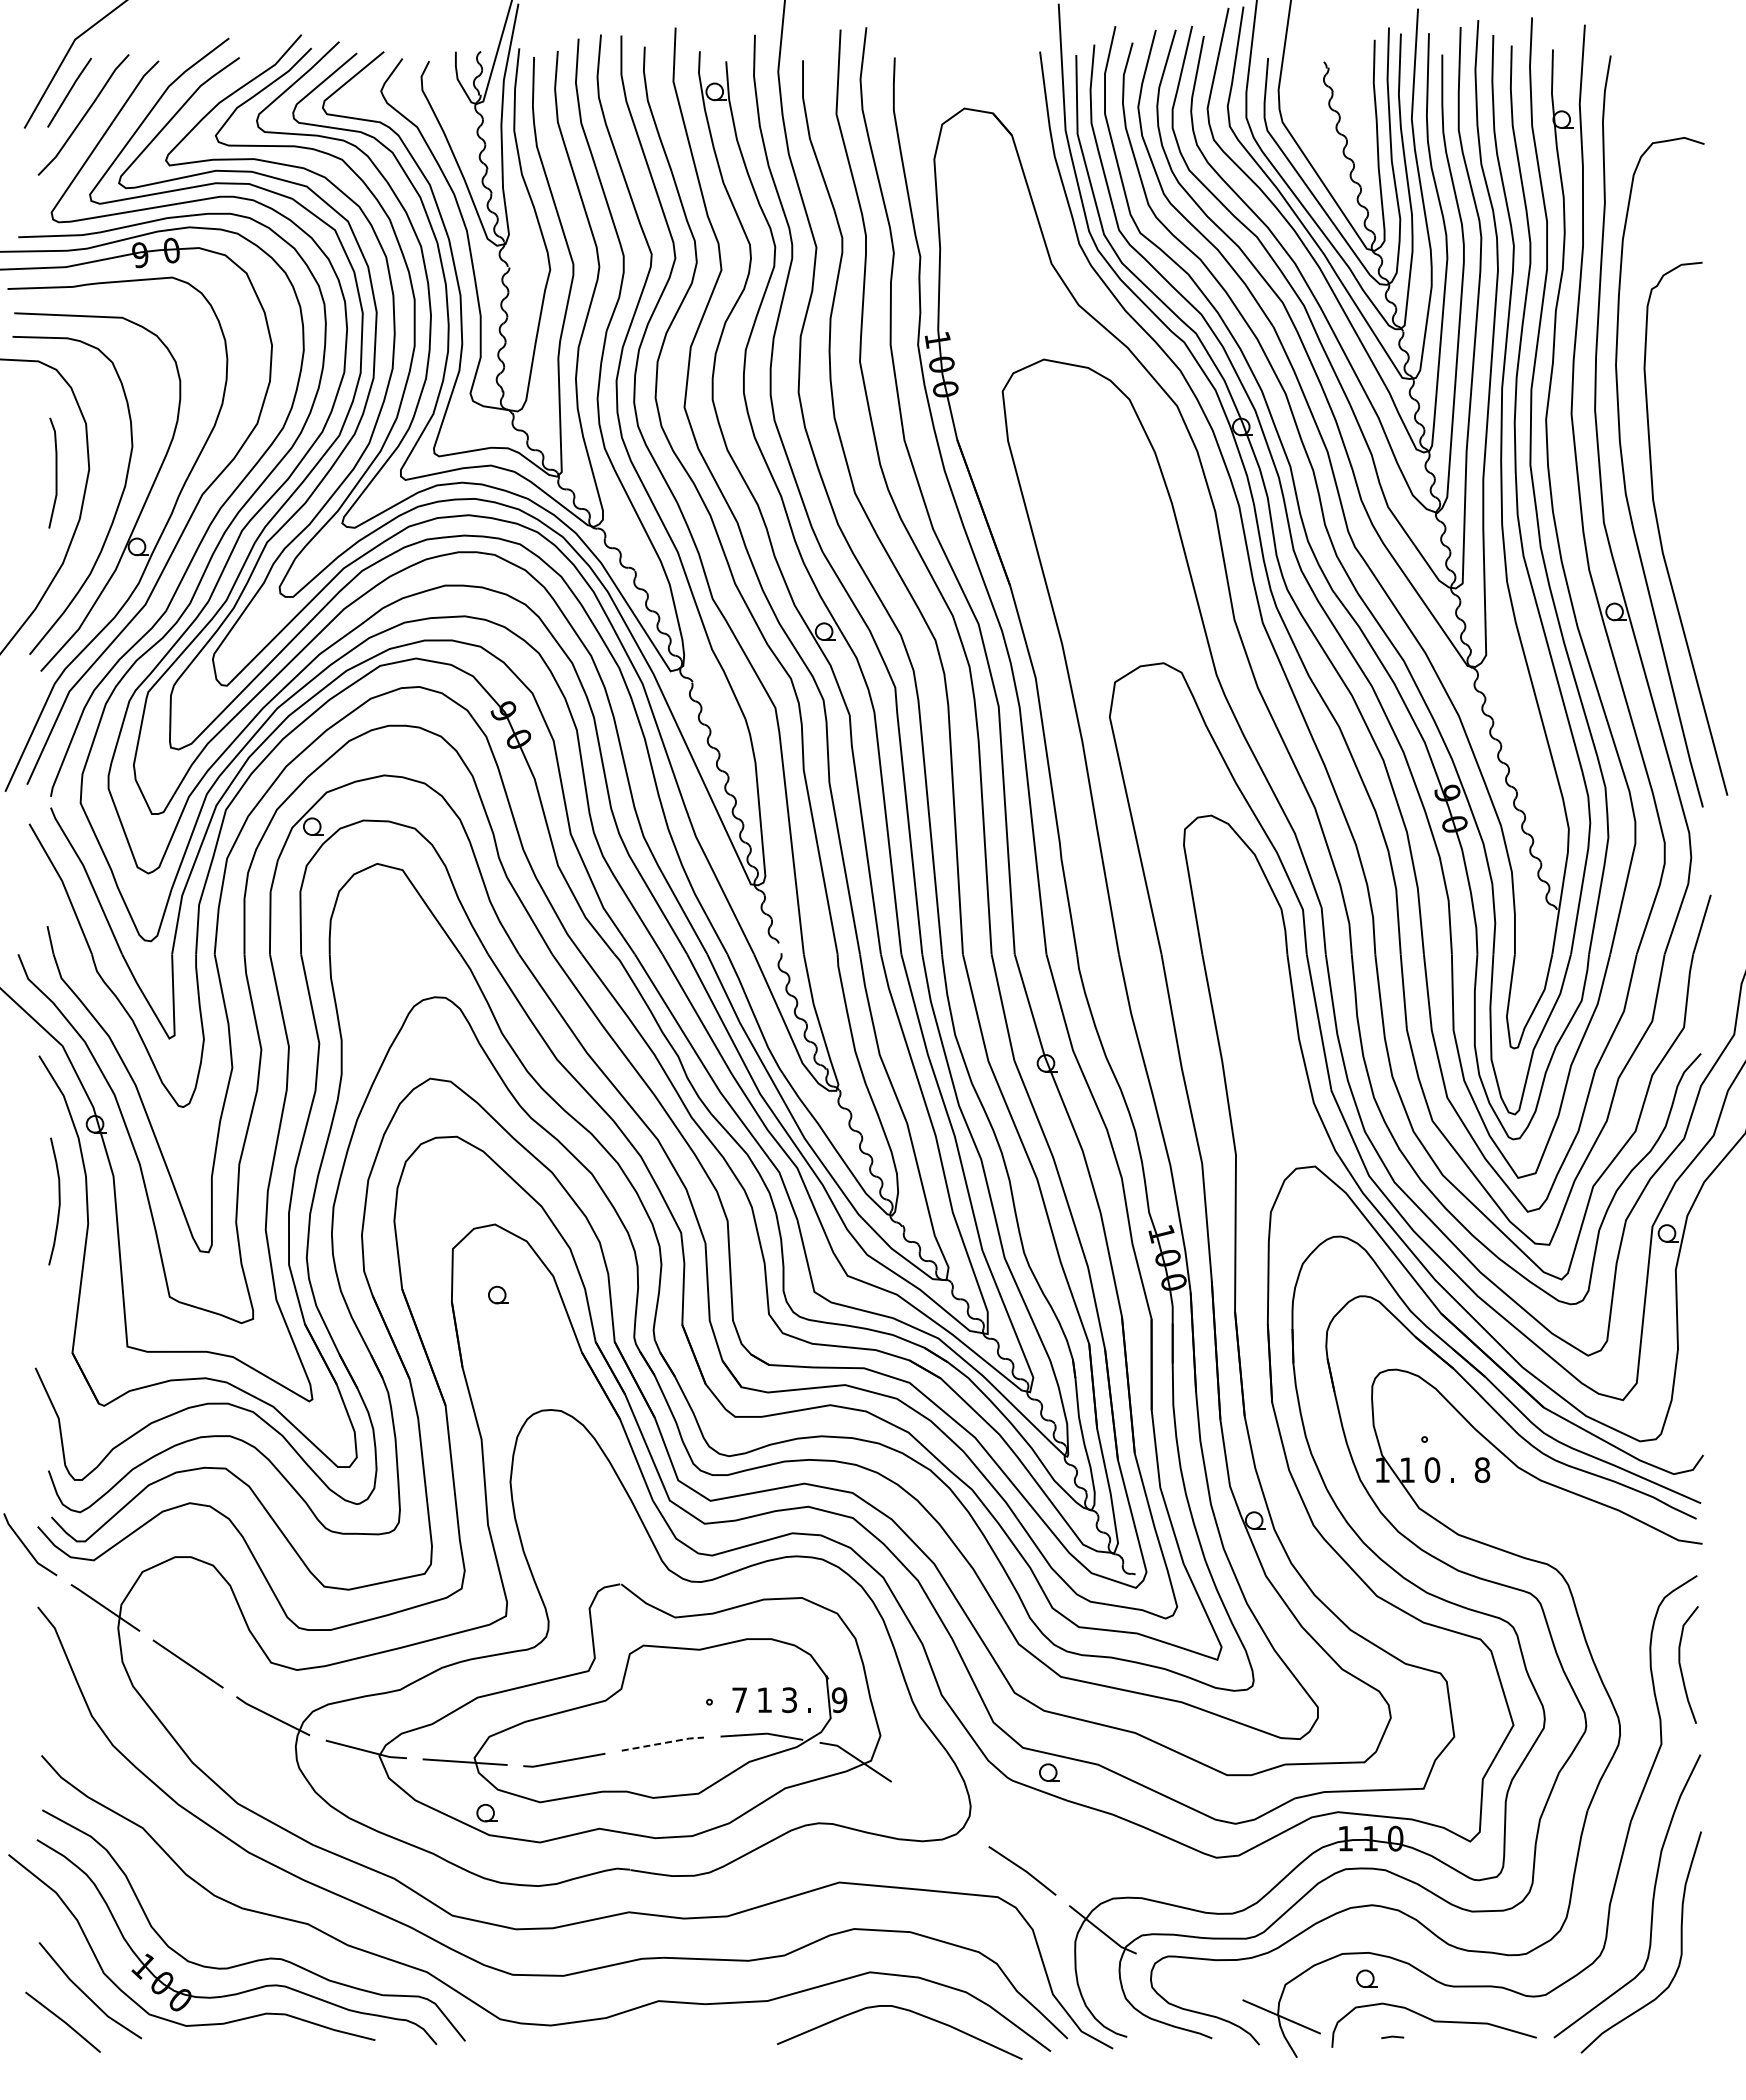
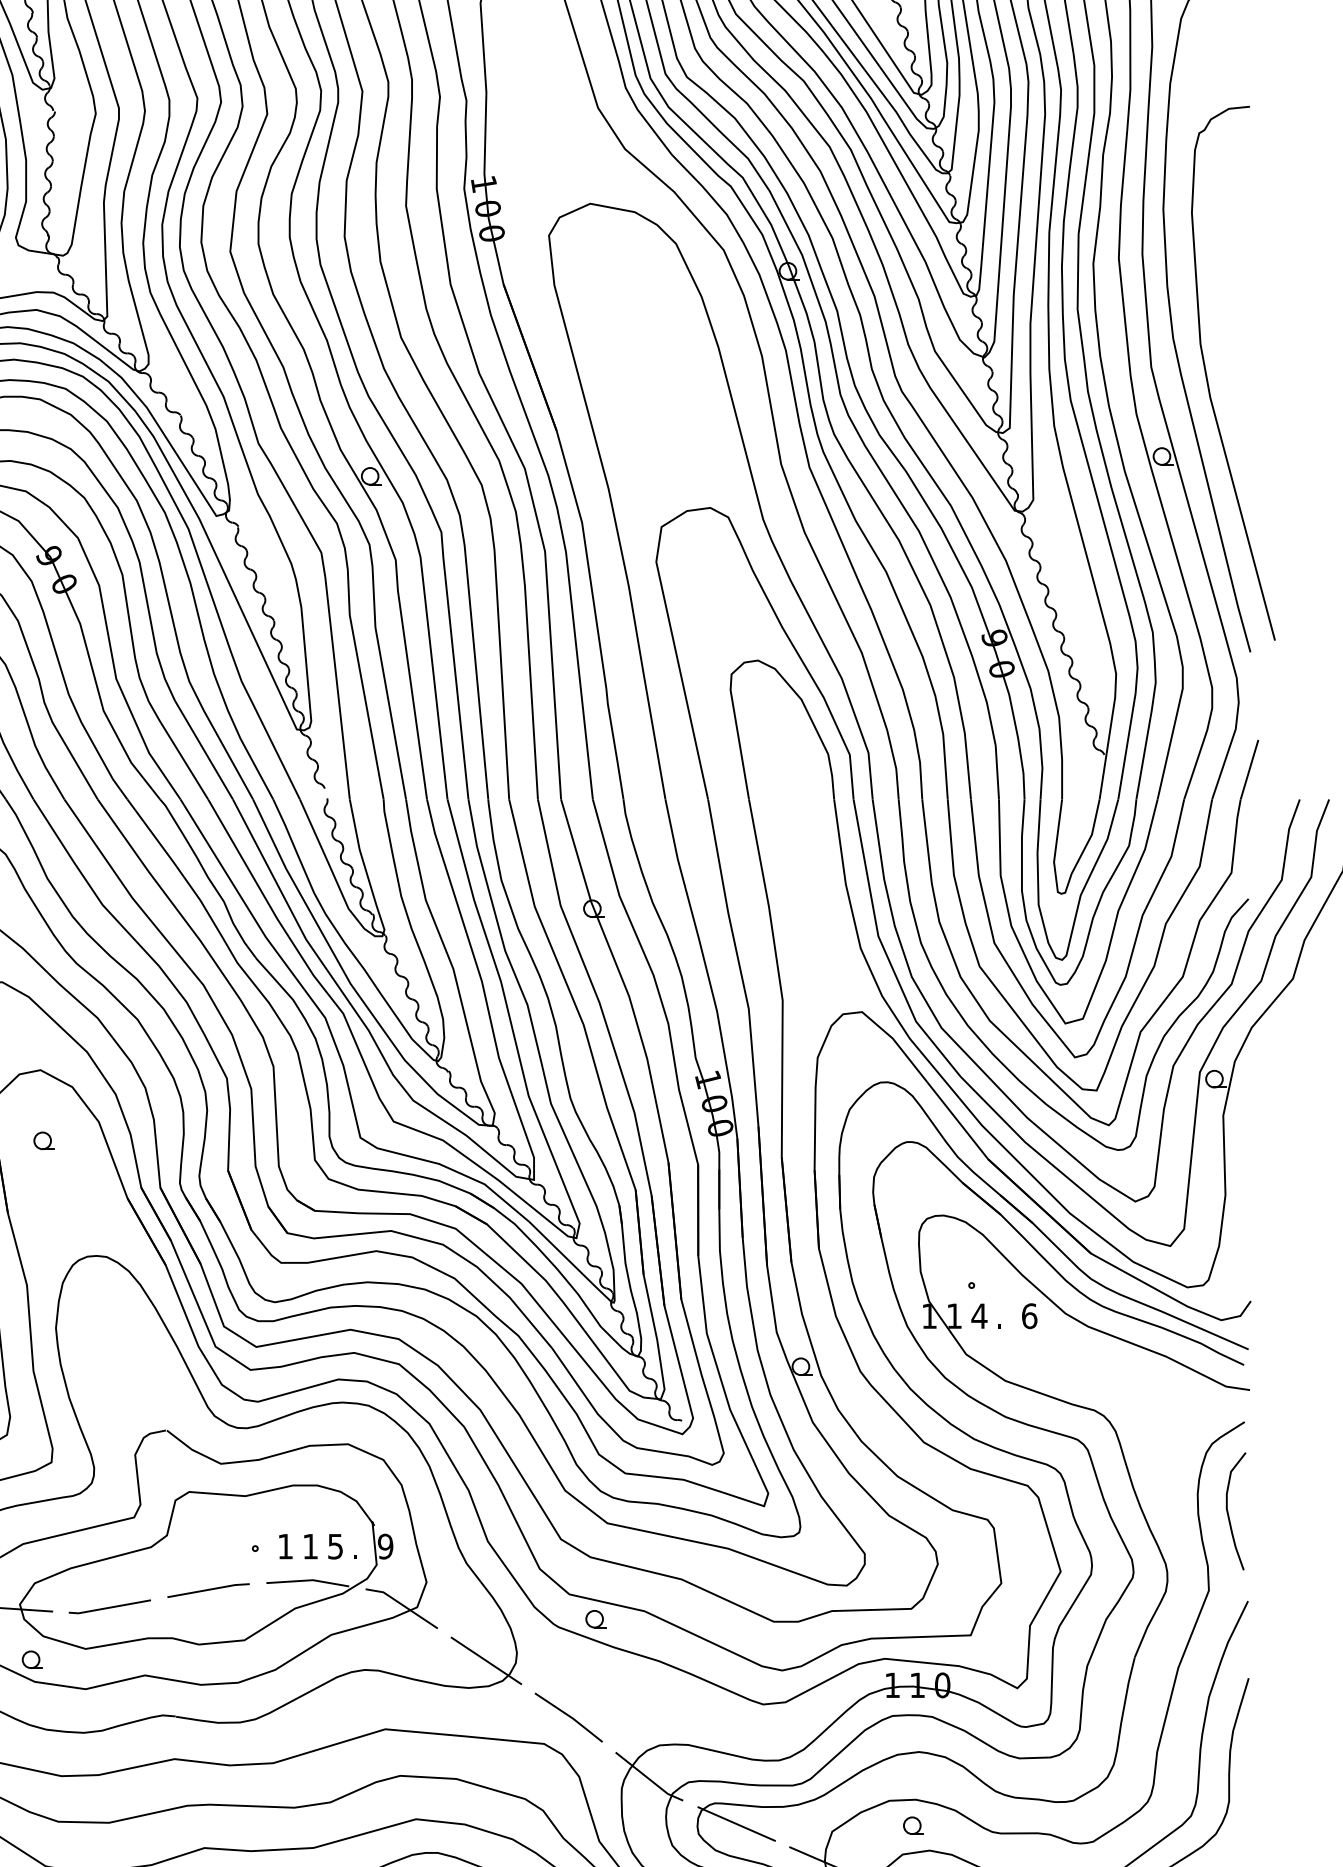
text: (1482, 1469) -> (1029, 1315), 8 -> 6
text: (1432, 1470) -> (979, 1316), 0 -> 4
text: (739, 1699) -> (285, 1545), 7 -> 1
text: (789, 1699) -> (335, 1545), 3 -> 5
line: (663, 1743) -> (209, 1590), dashed -> solid
line: (939, 1814) -> (485, 1661), added
line: (1189, 1976) -> (736, 1823), added

